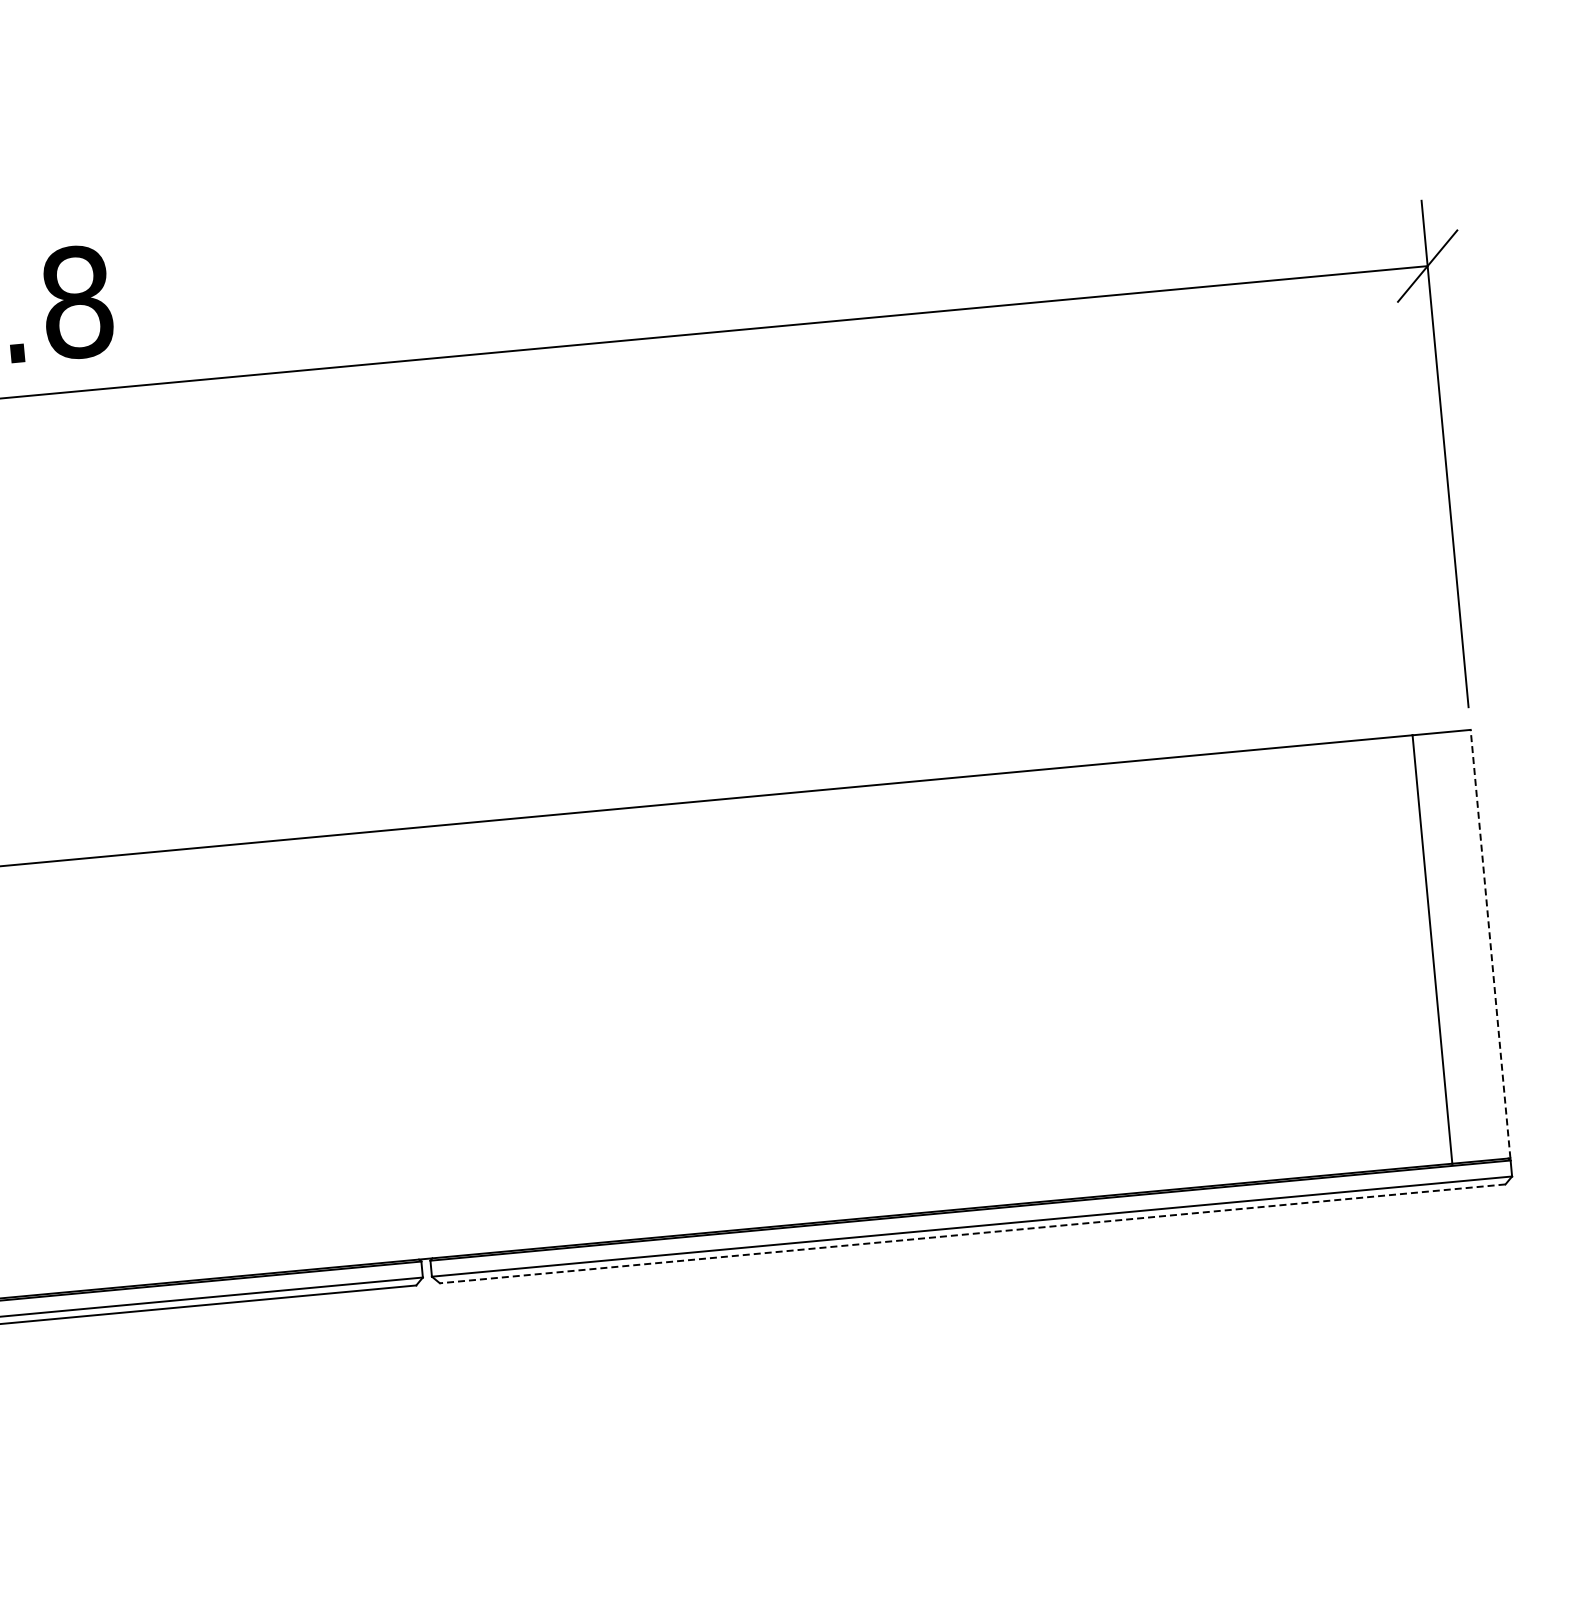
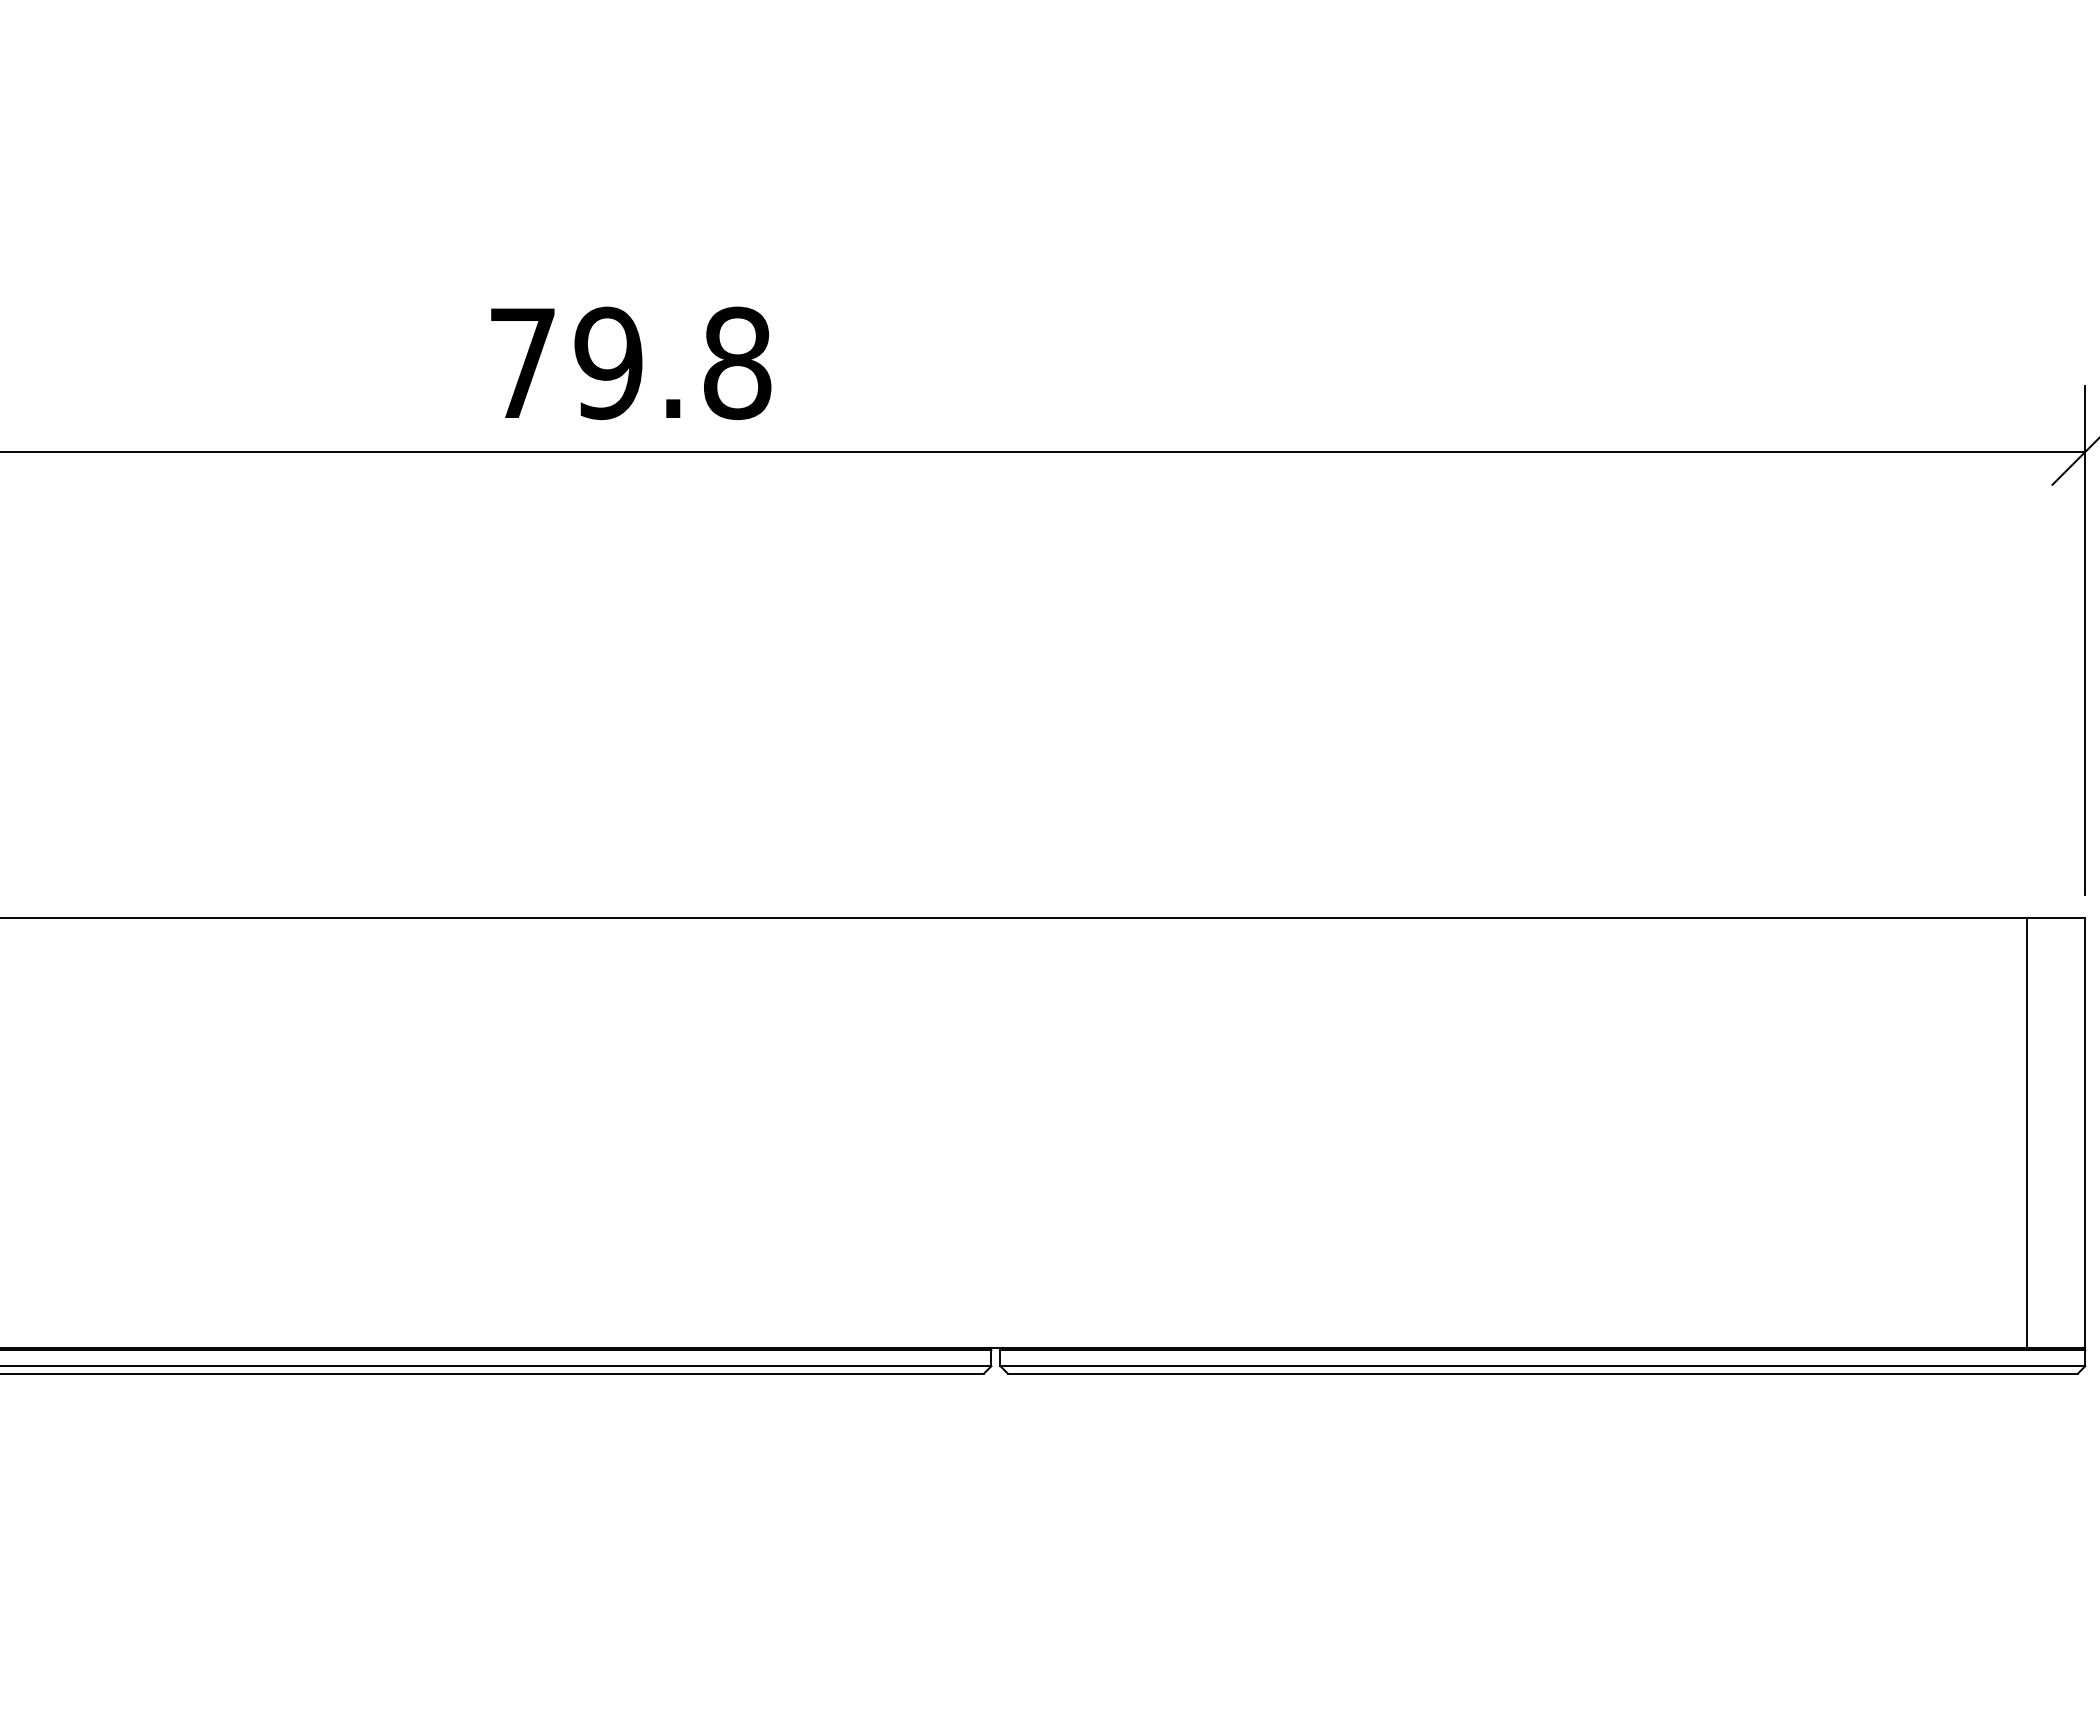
line: (1490, 943) -> (2085, 1132), dashed -> solid
line: (972, 1233) -> (1542, 1373), dashed -> solid

